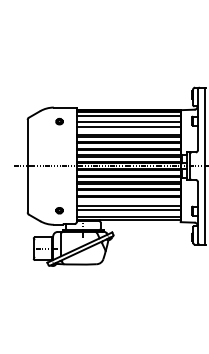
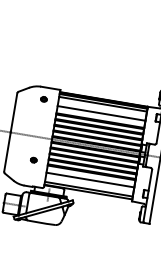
line: (128, 121) -> (102, 109), removed
part: (59, 210) -> (33, 160), moved
line: (128, 210) -> (89, 184), removed

